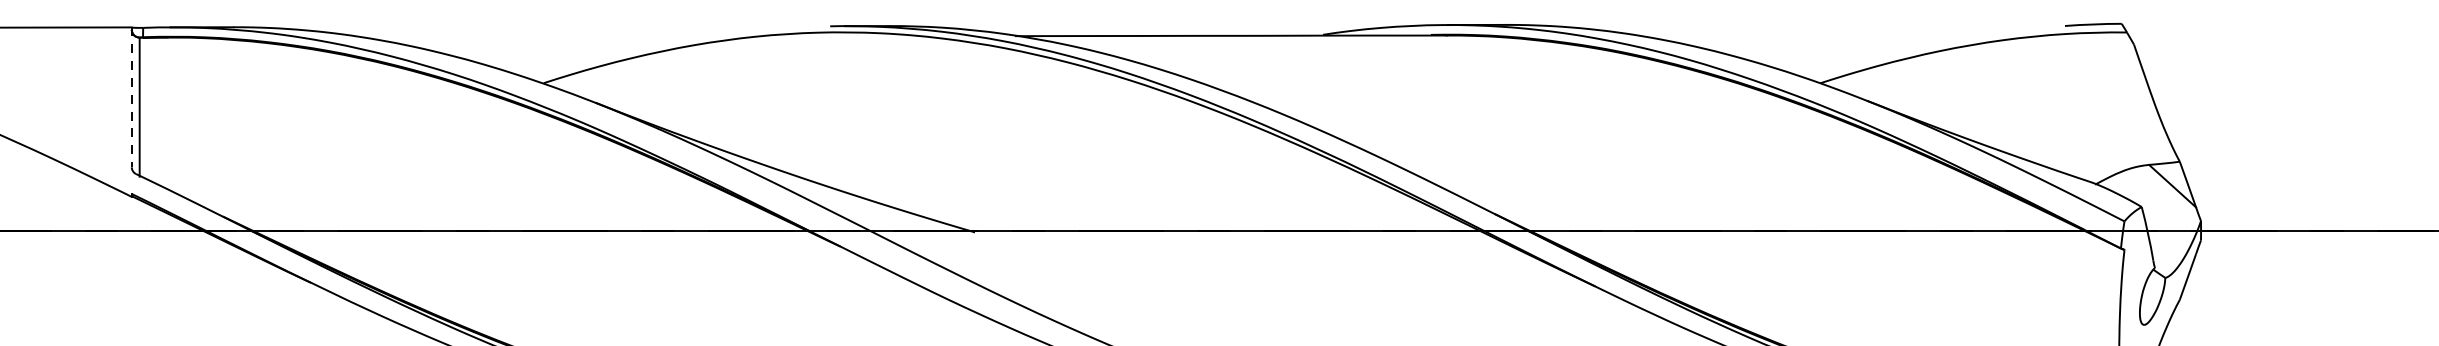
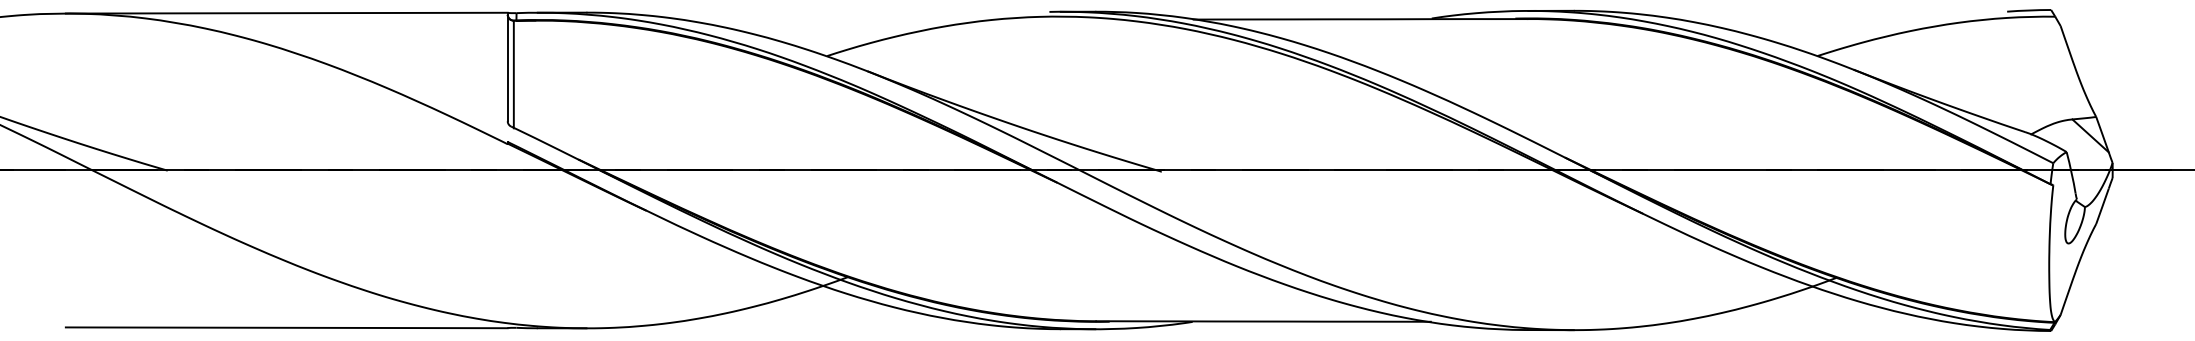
line: (131, 97) -> (507, 67), dashed -> solid

